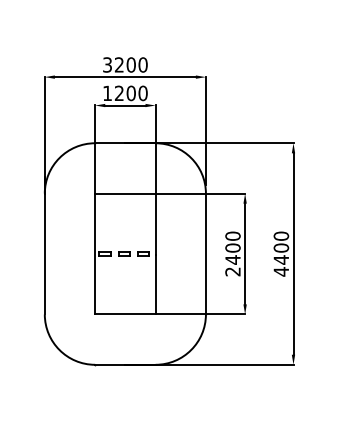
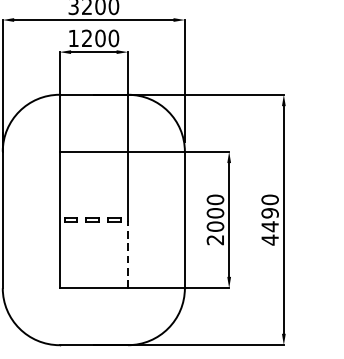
text: (281, 247) -> (270, 212), 4400 -> 4490
text: (232, 259) -> (214, 226), 2400 -> 2000
line: (155, 284) -> (127, 254), solid -> dashed

